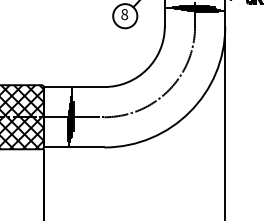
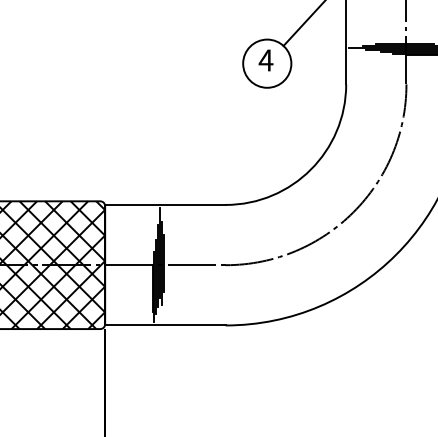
text: (124, 14) -> (265, 60), 8 -> 4

